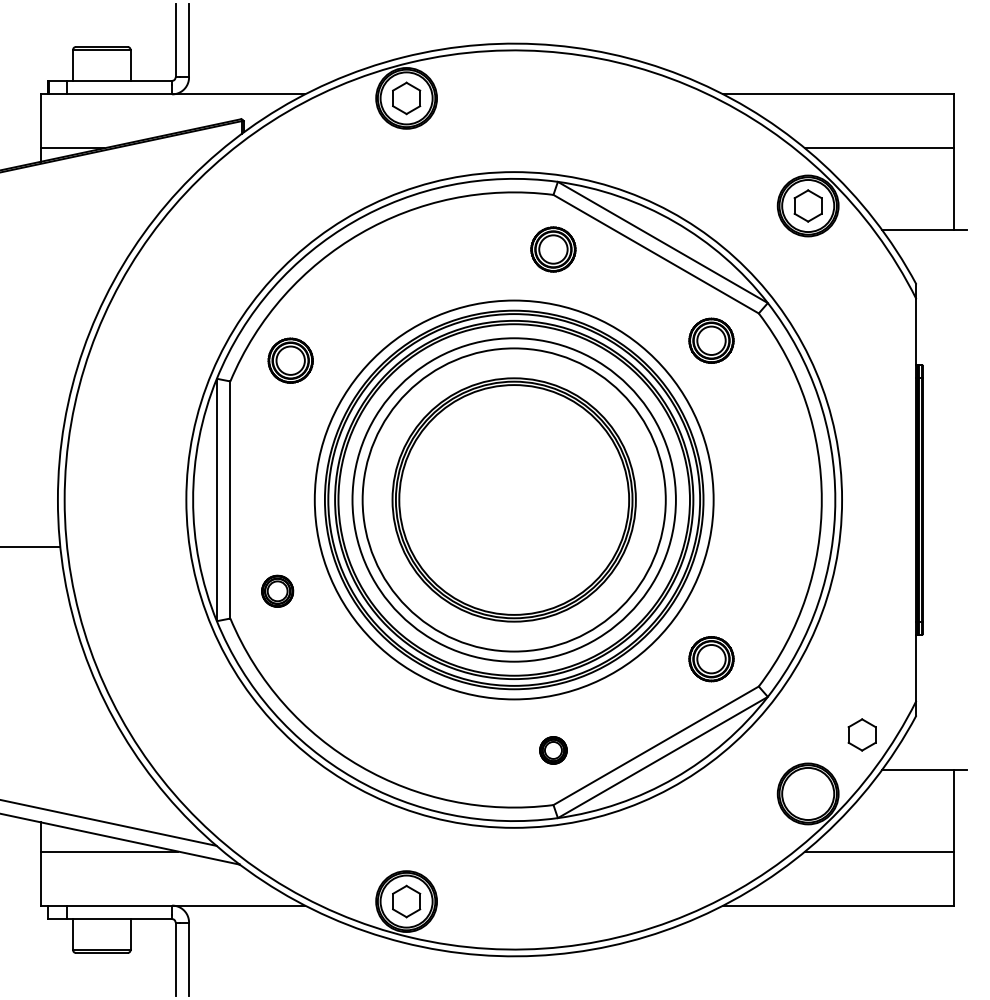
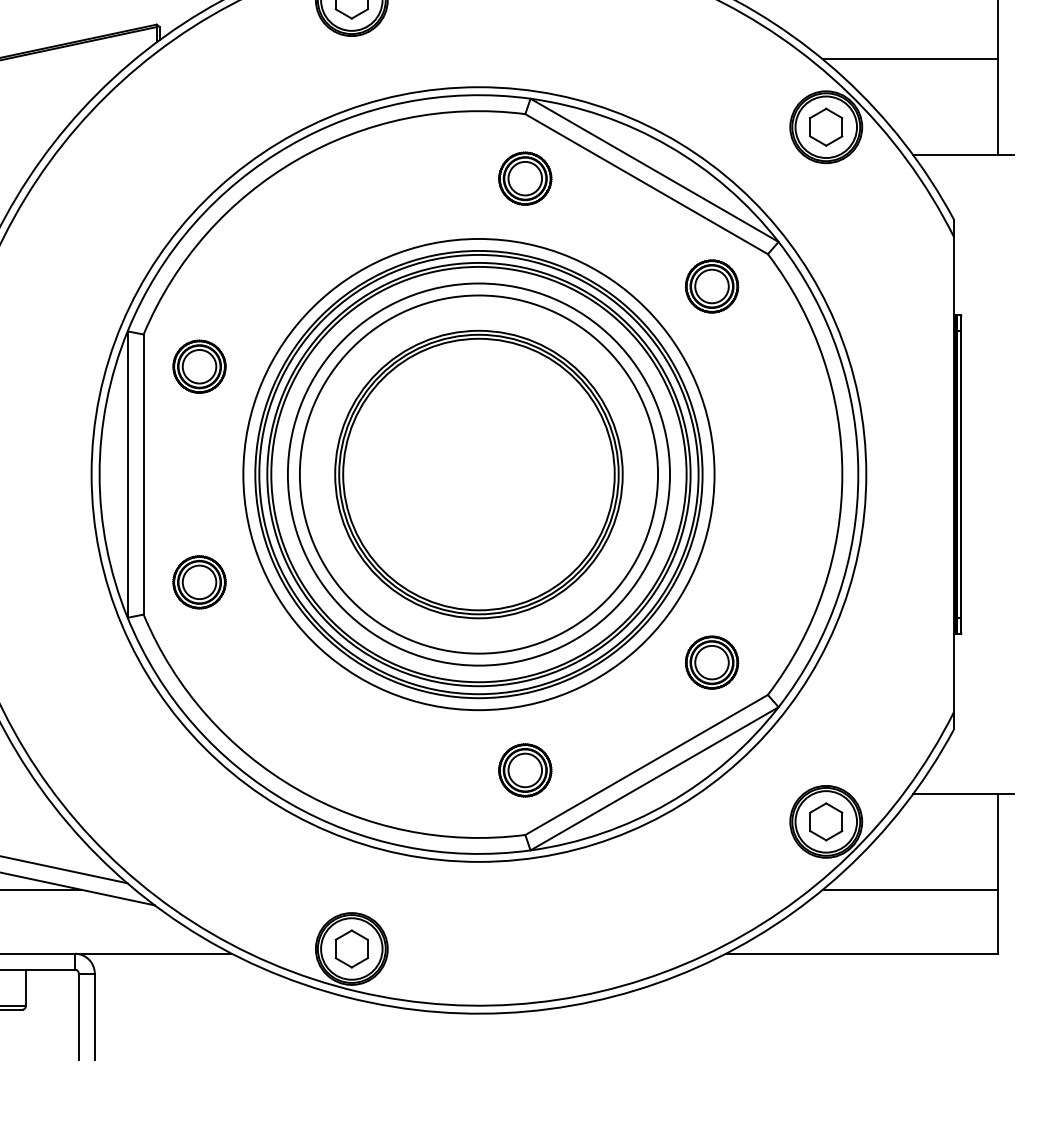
part: (290, 360) -> (199, 366), moved
part: (277, 591) -> (199, 582), size x1.43
part: (861, 734) -> (825, 821), moved
part: (553, 750) -> (525, 770), size x1.67

